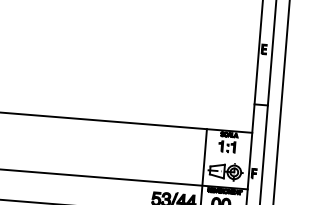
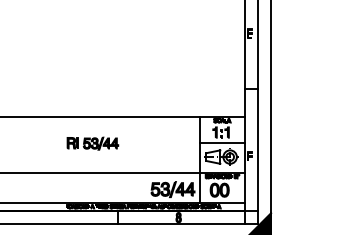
part: (96, 147) -> (92, 143), added
line: (226, 157) -> (221, 143), added

